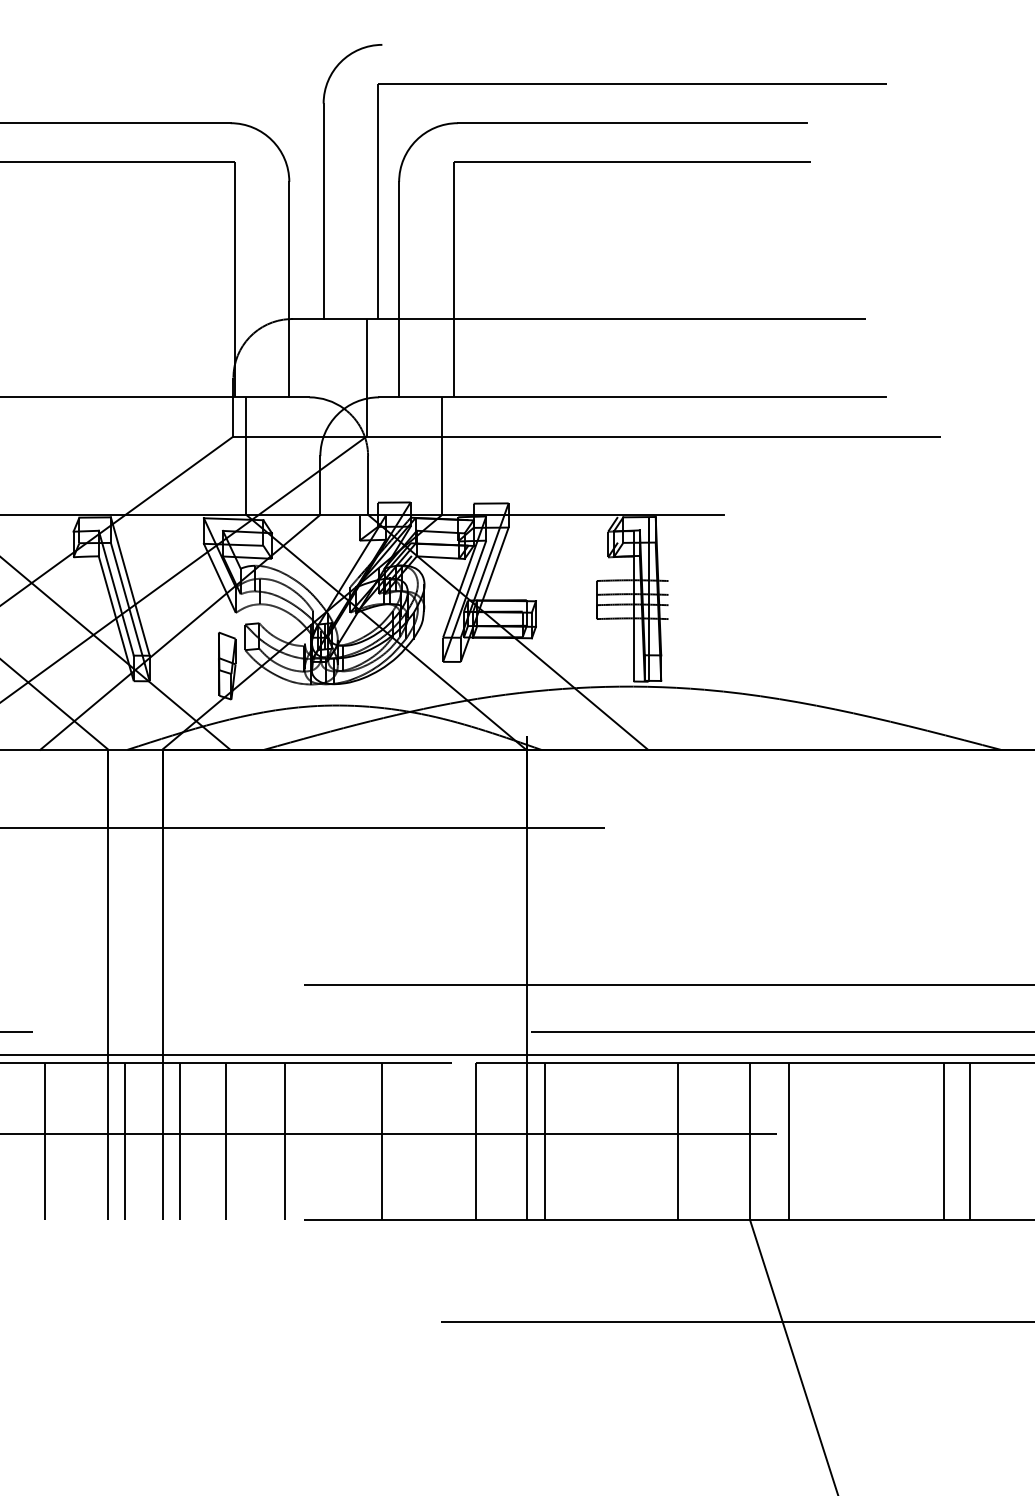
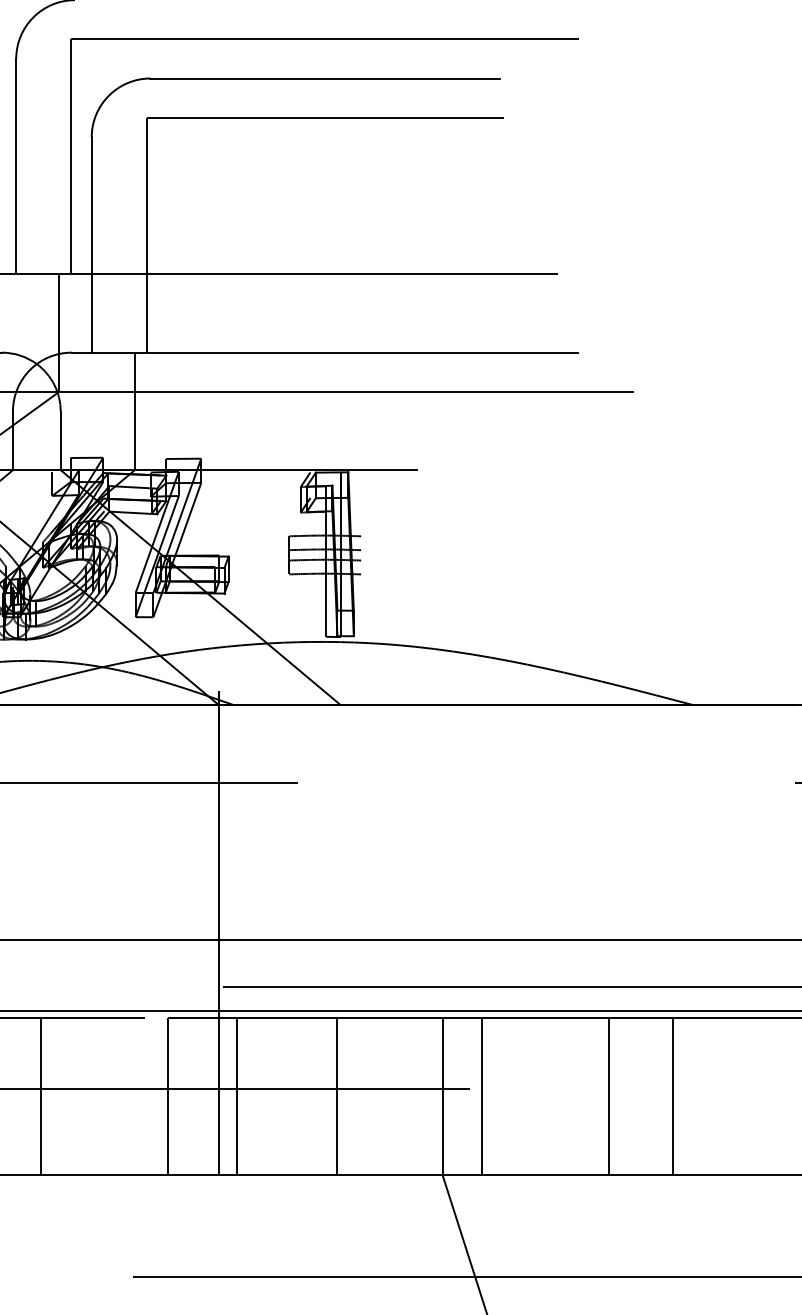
line: (382, 1141) -> (41, 1096), moved
line: (678, 1141) -> (337, 1096), moved
line: (944, 1141) -> (673, 1096), moved
line: (969, 1141) -> (609, 1096), moved

